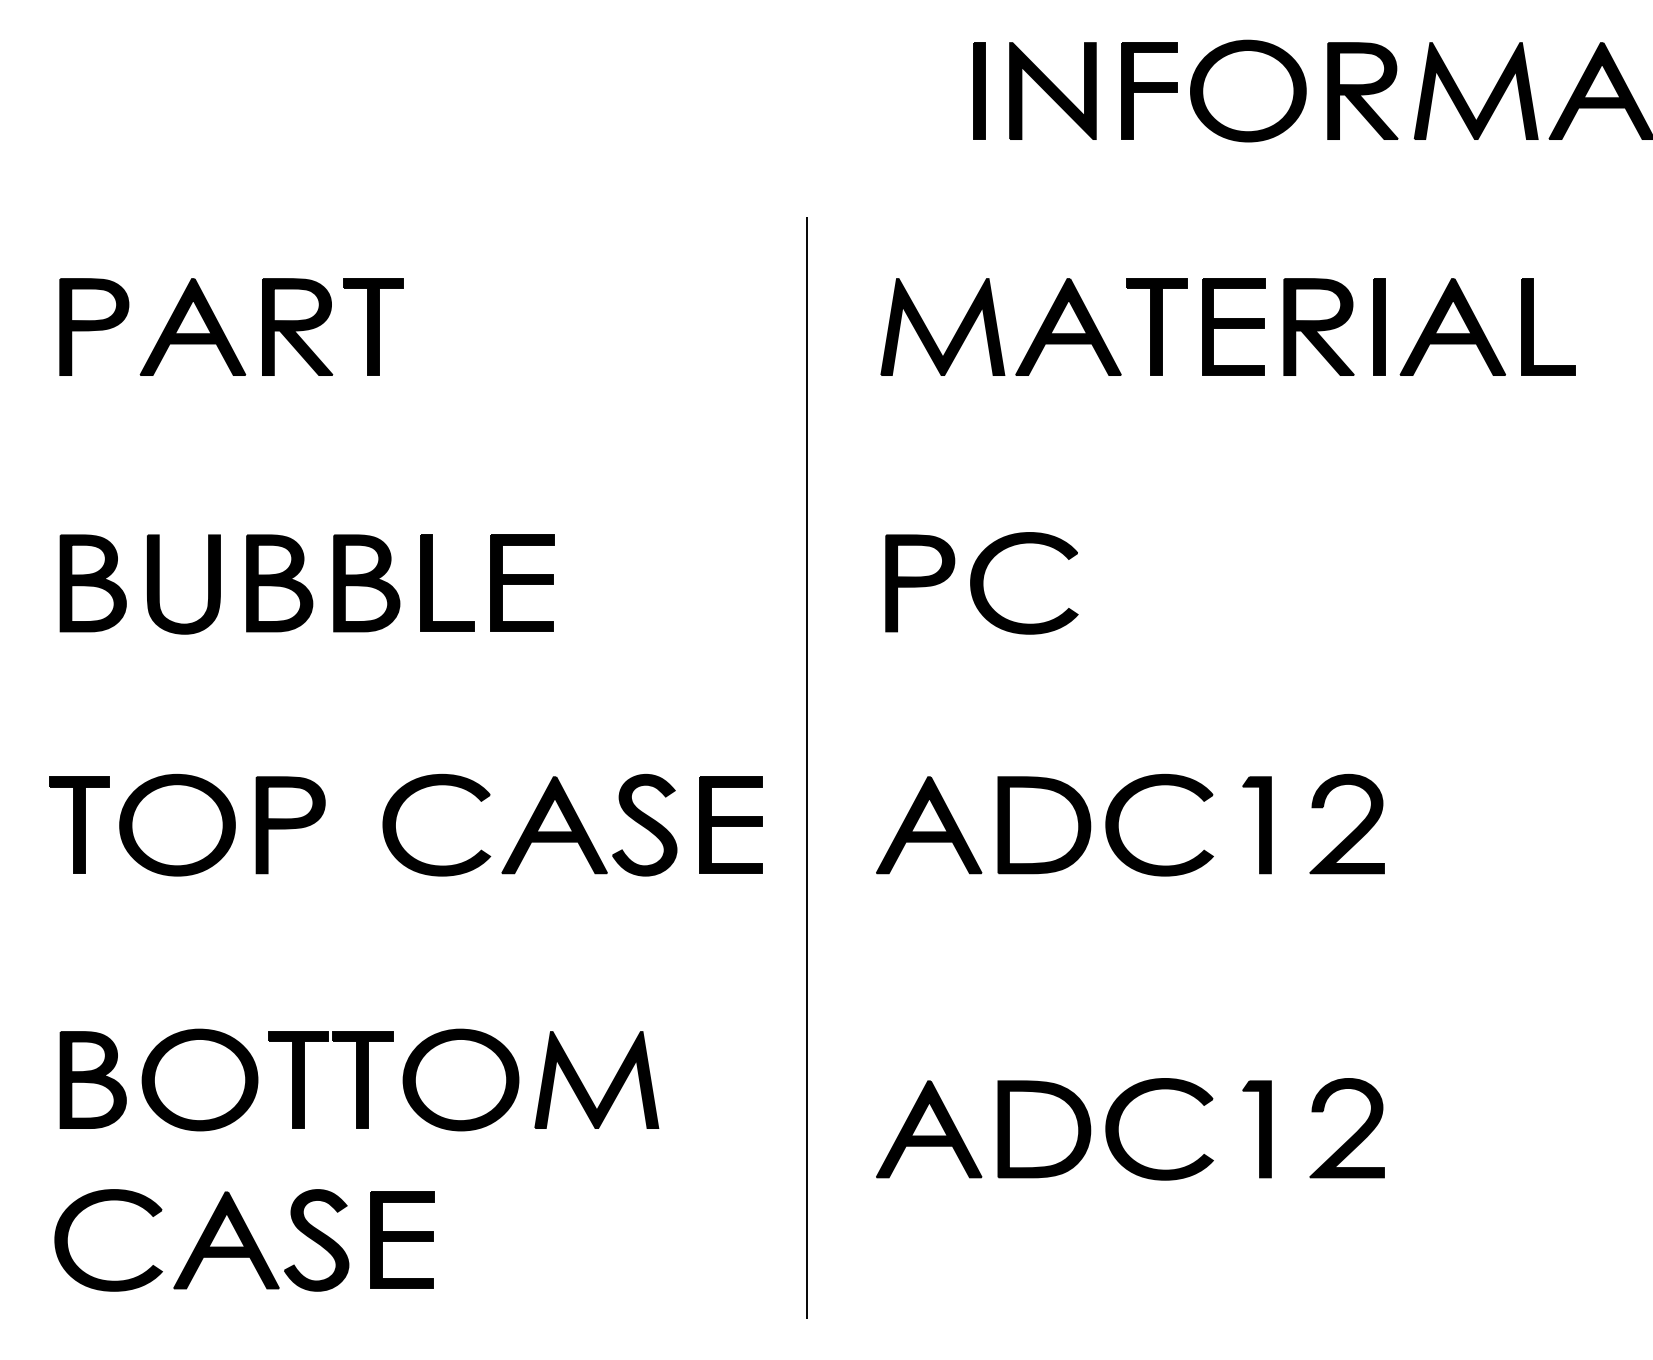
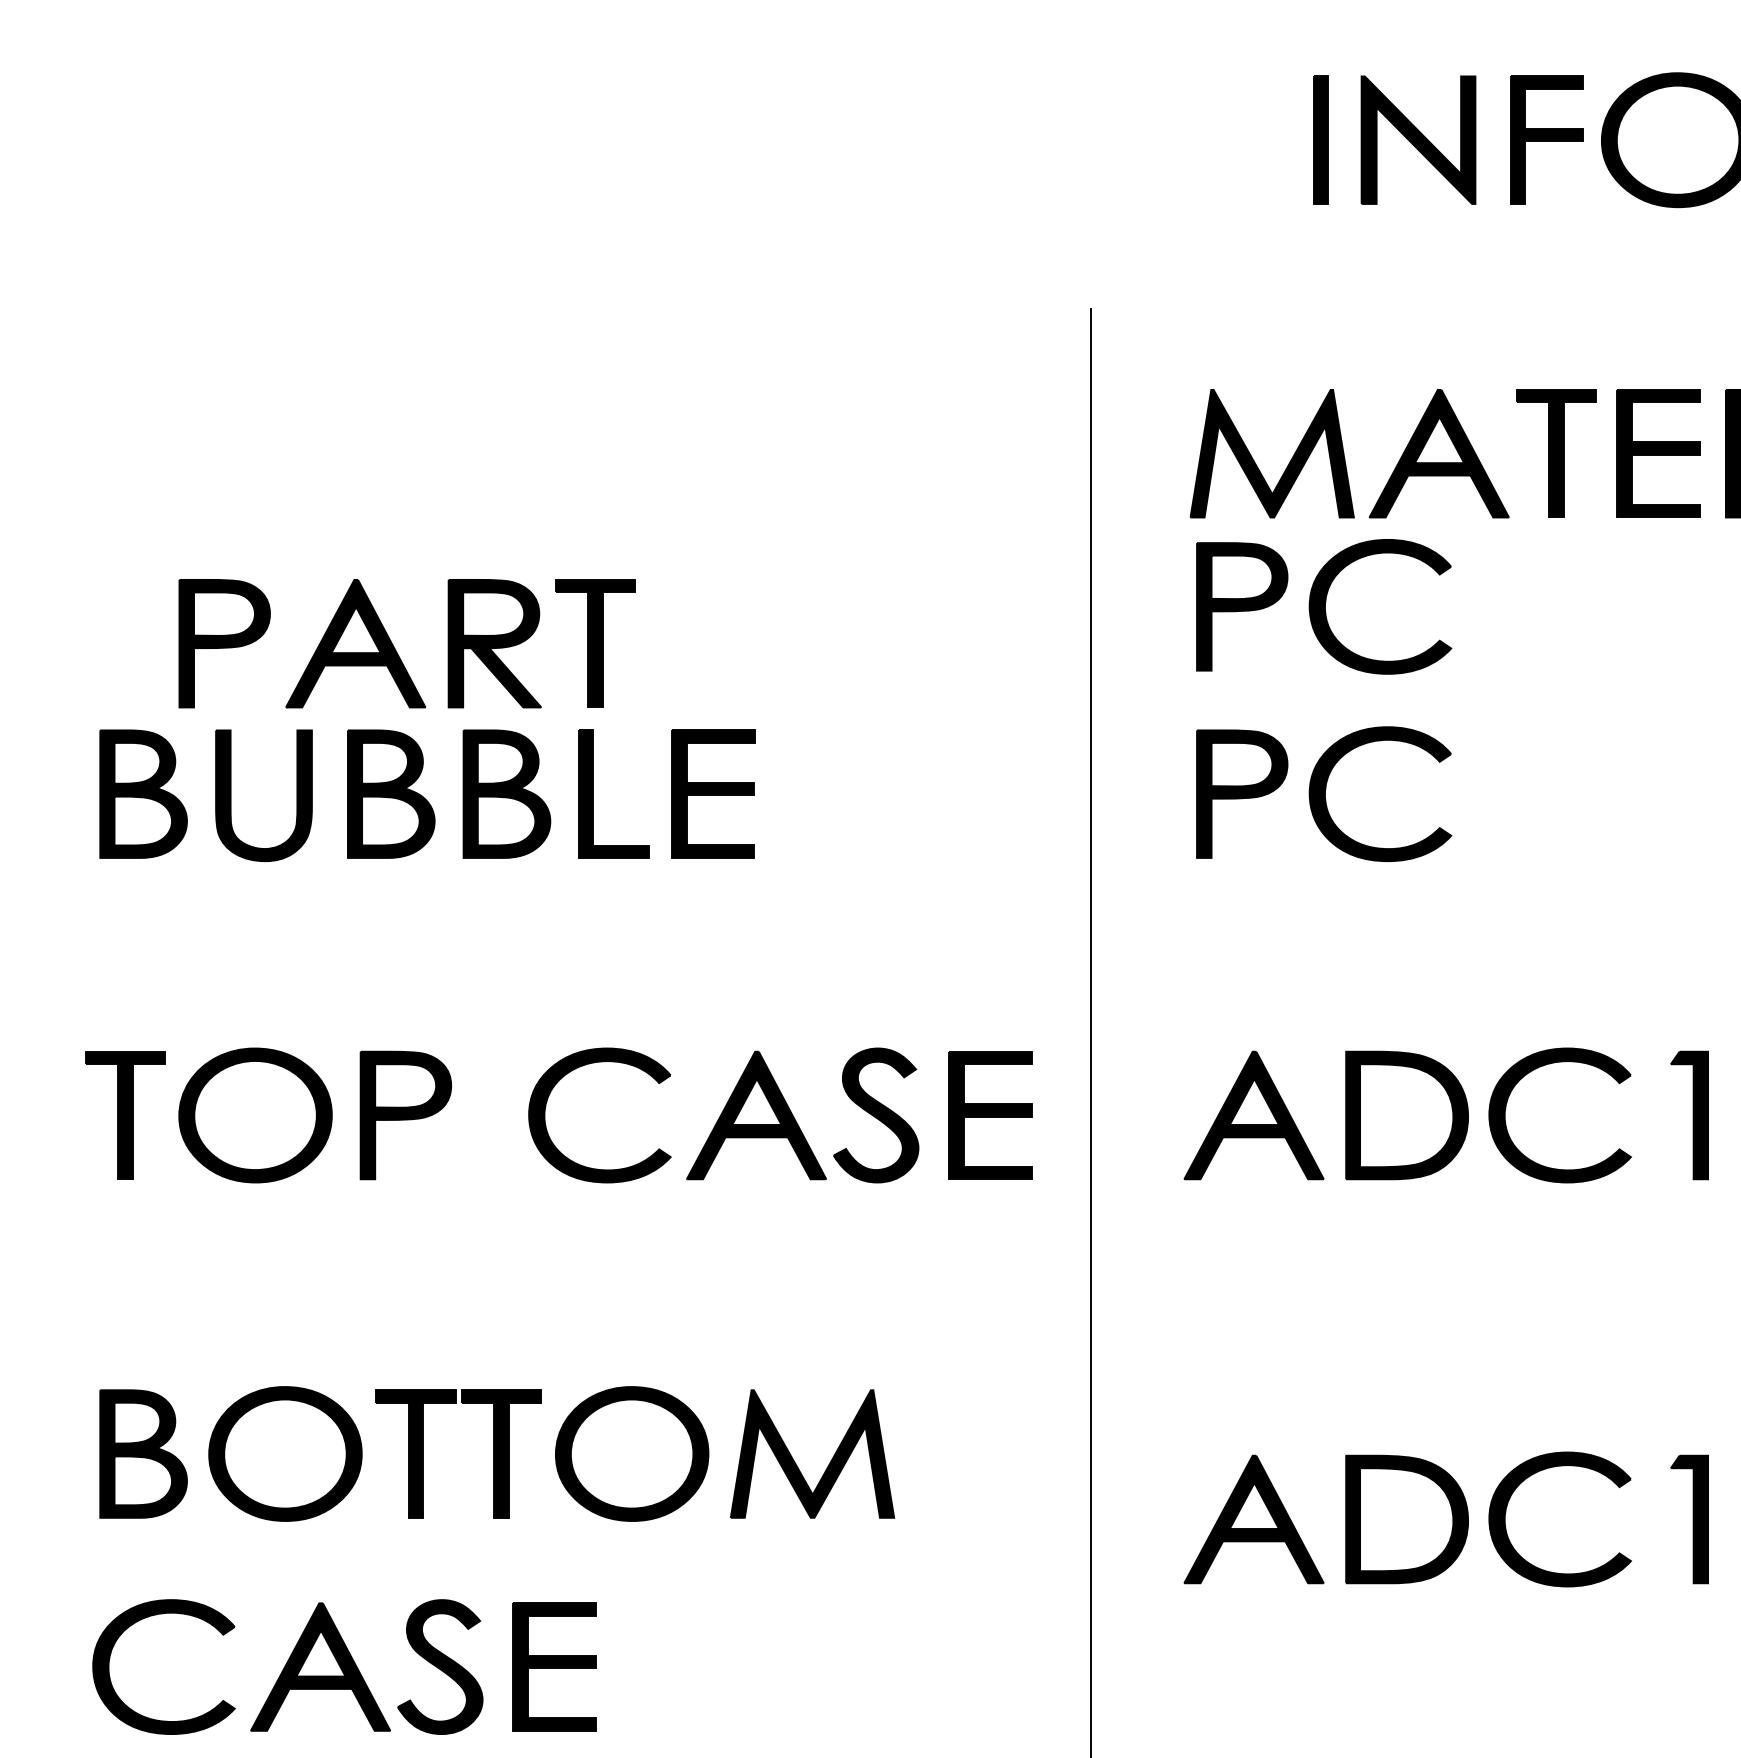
part: (223, 331) -> (396, 649), moved
part: (981, 442) -> (1323, 607), added

